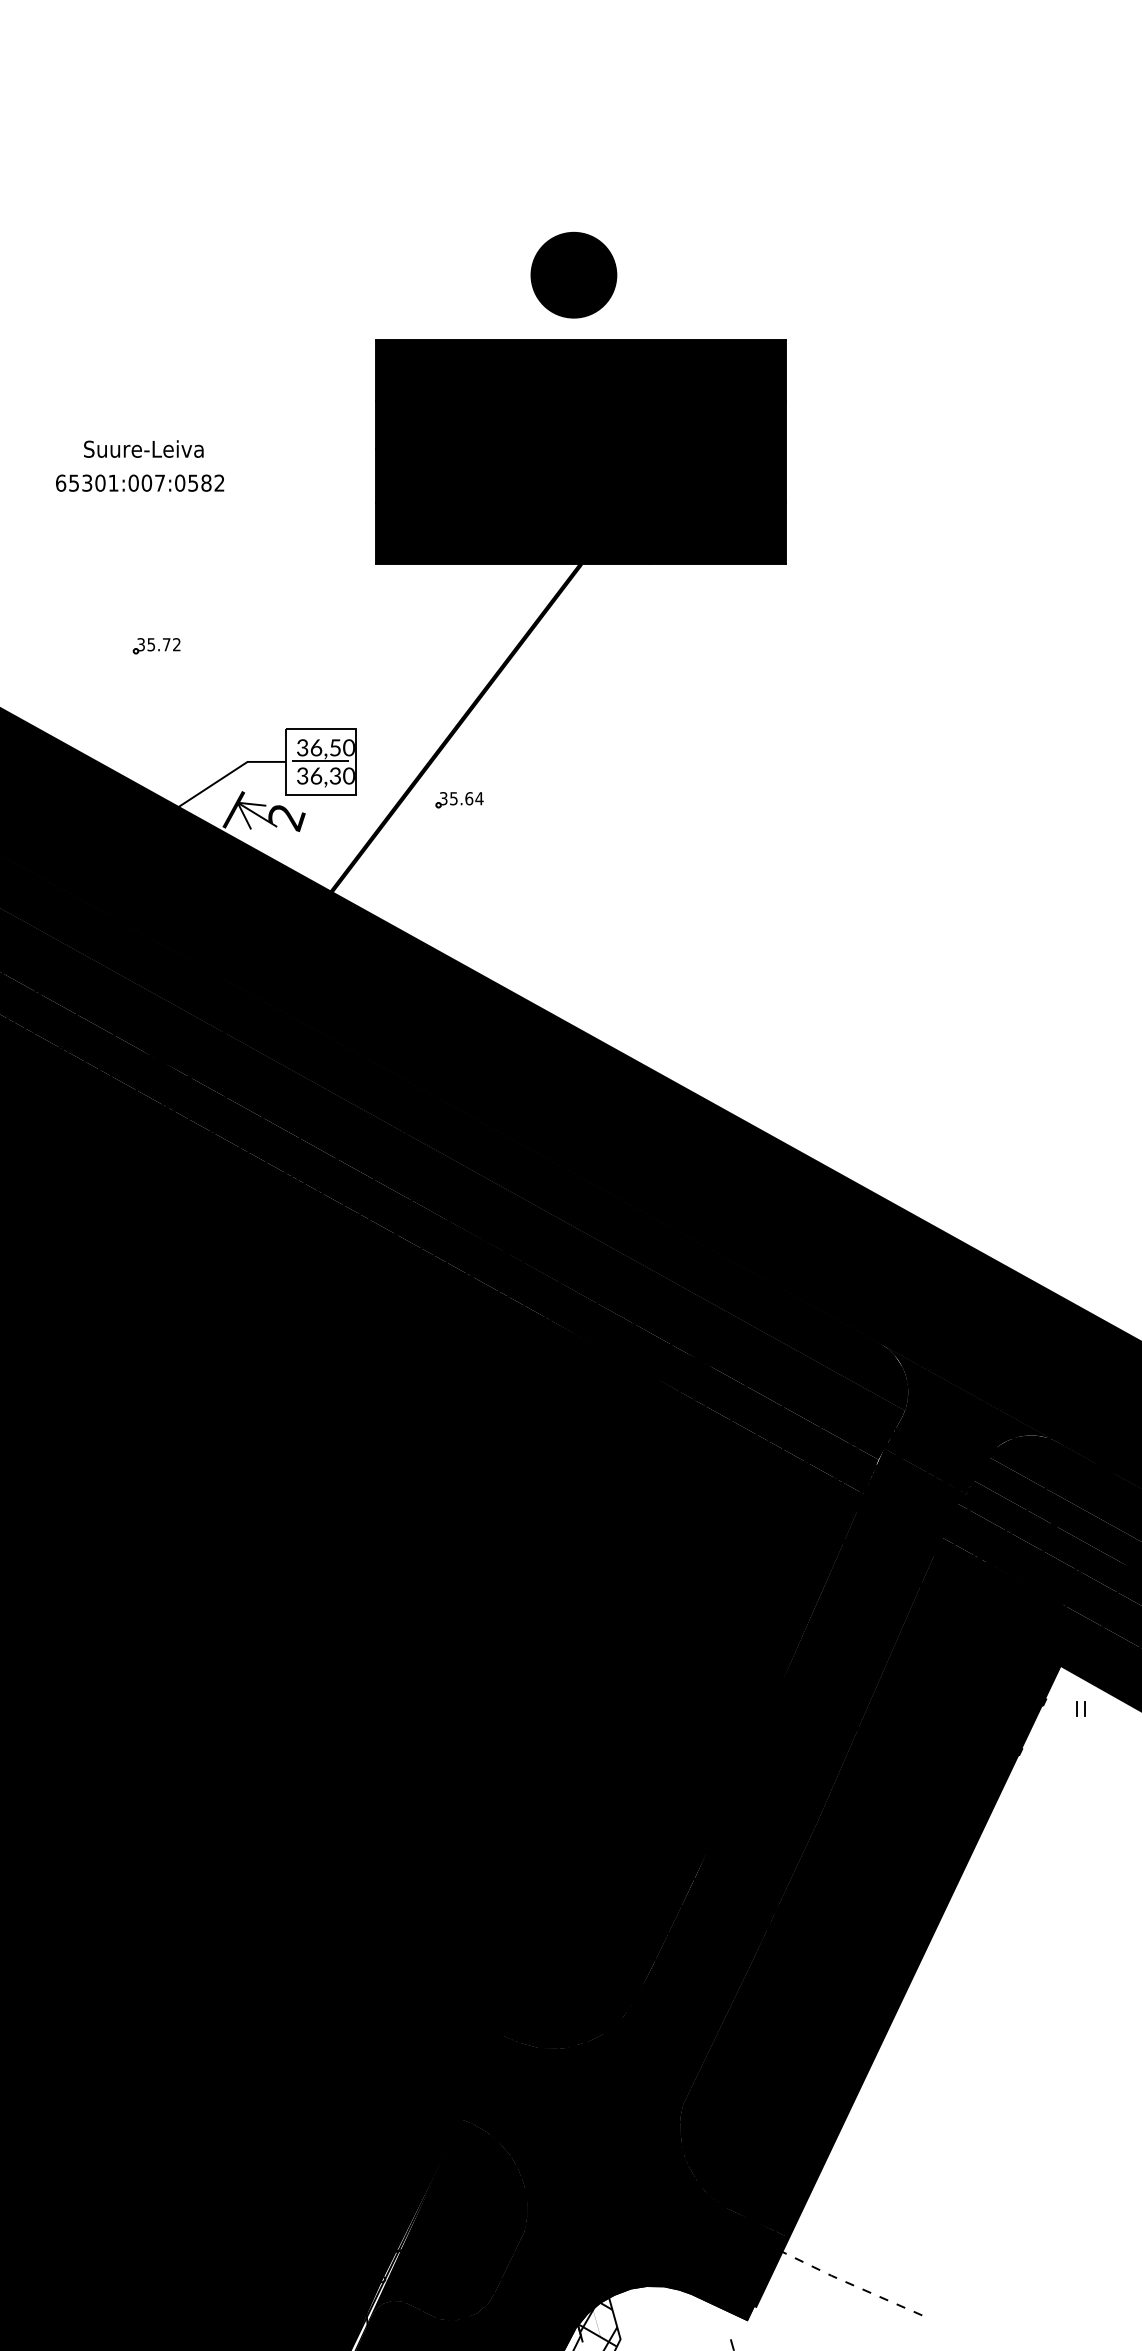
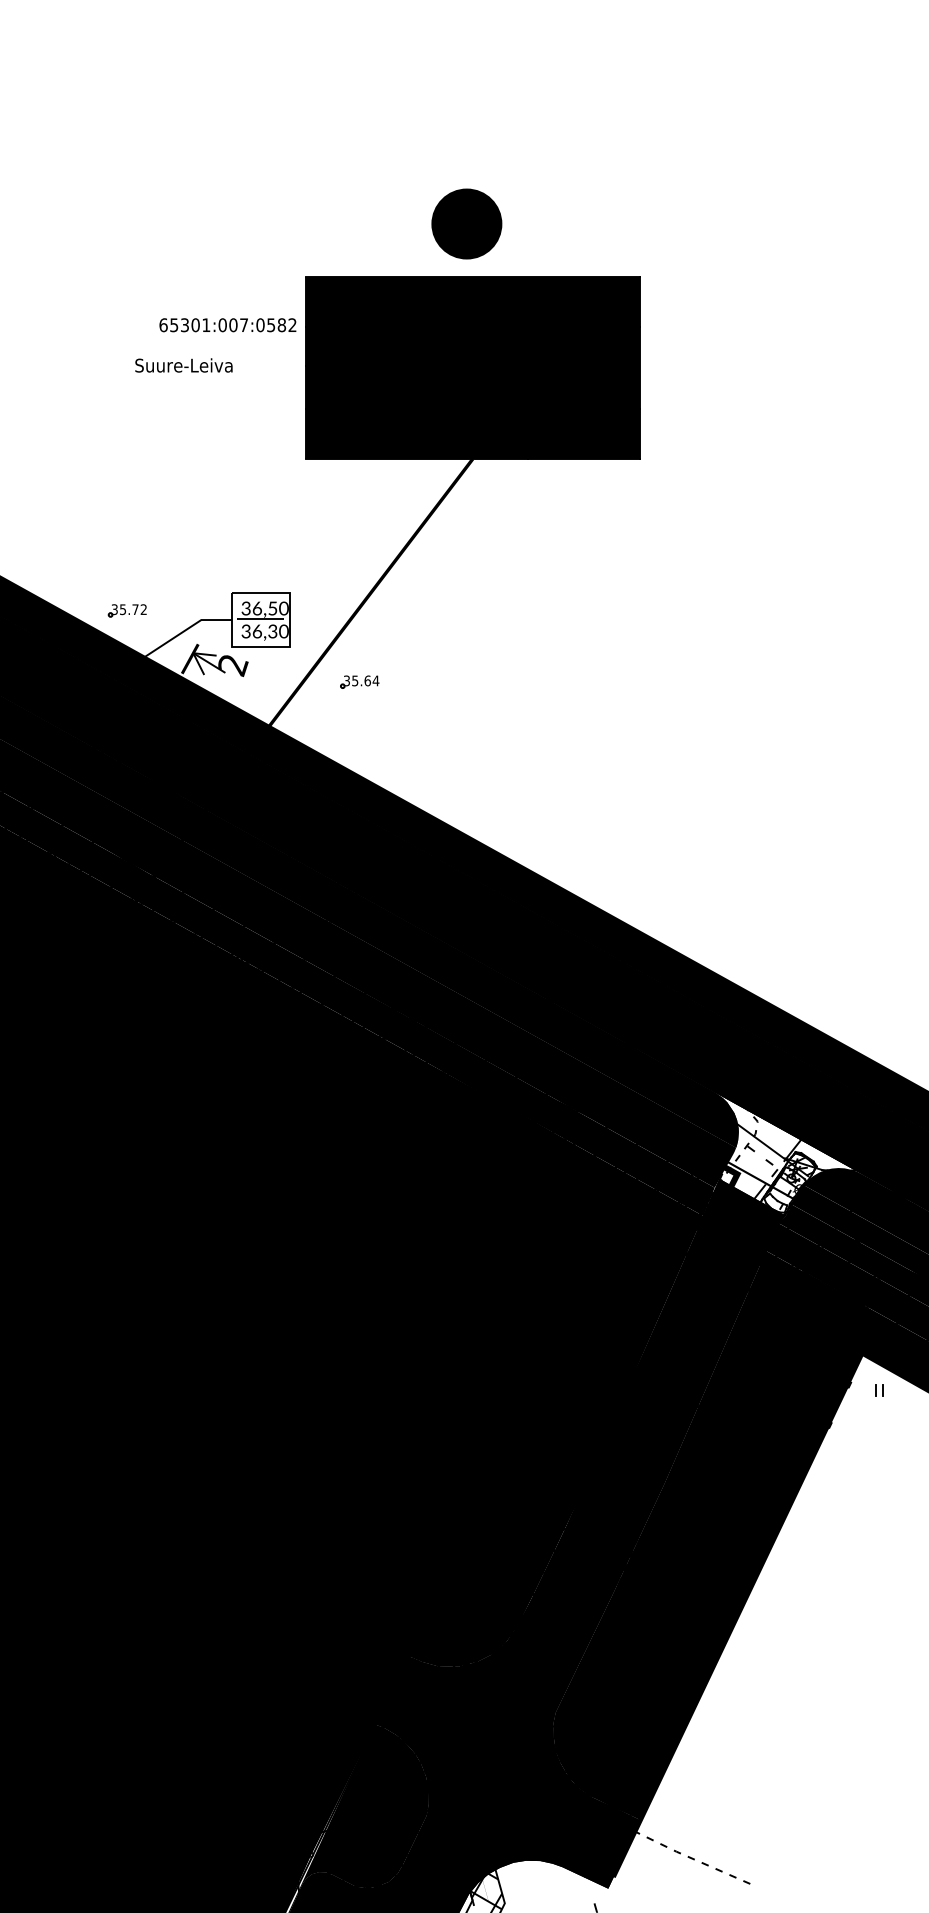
text: (143, 449) -> (183, 365), moved
text: (139, 483) -> (227, 325), moved
part: (155, 645) -> (126, 610), moved
part: (459, 799) -> (359, 681), moved
fill: (969, 1417) -> (788, 1153), removed

